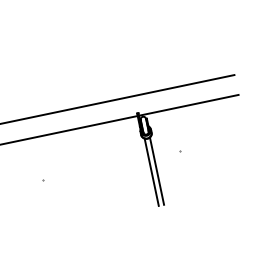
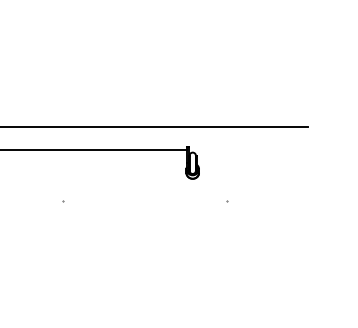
line: (188, 105) -> (248, 150), removed
line: (156, 171) -> (195, 218), removed
line: (151, 172) -> (189, 218), removed

